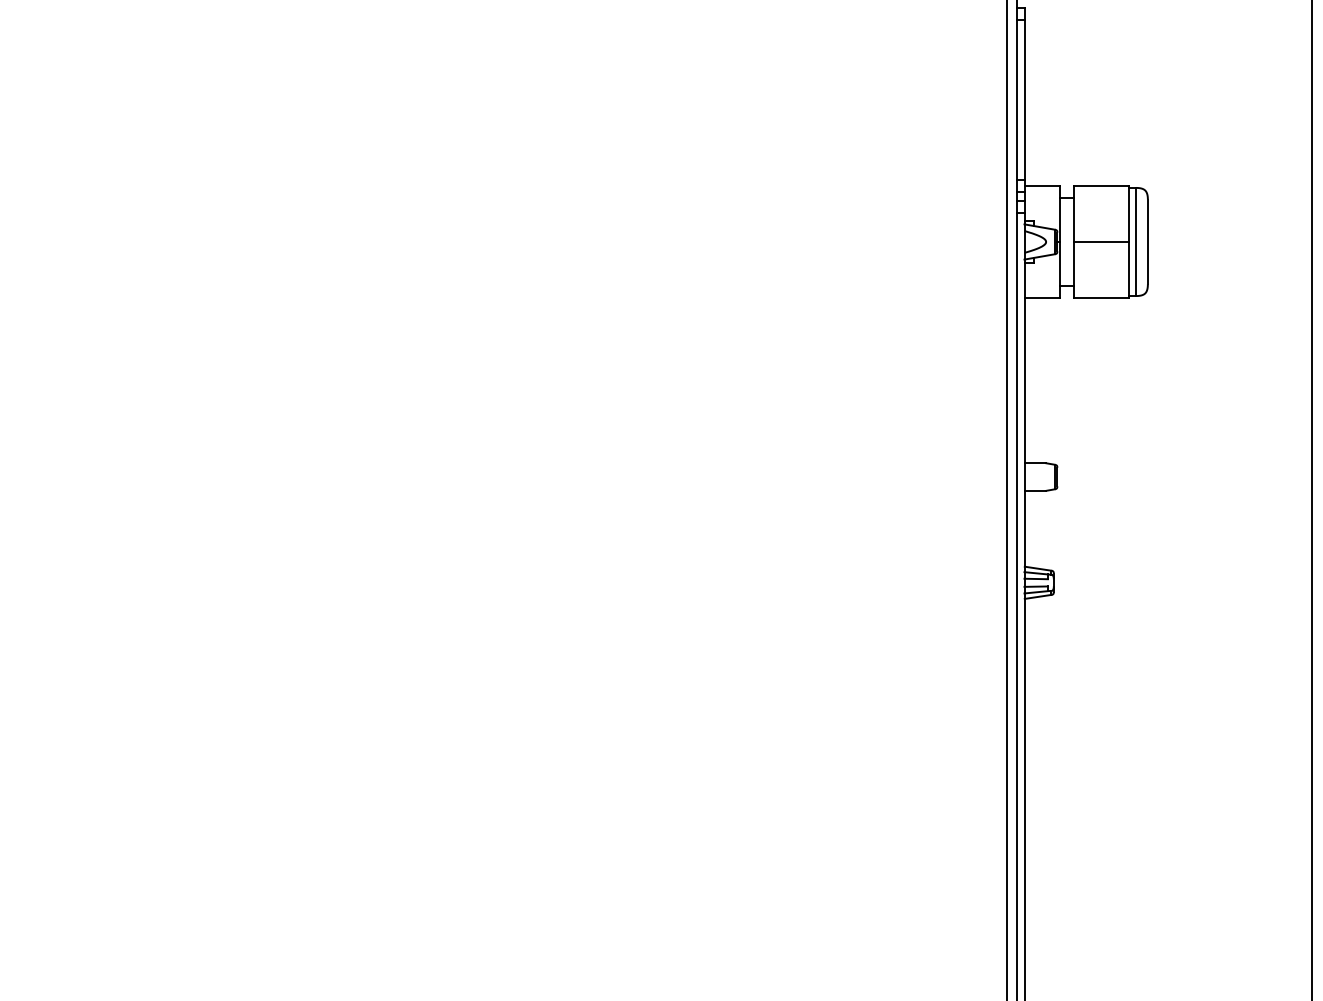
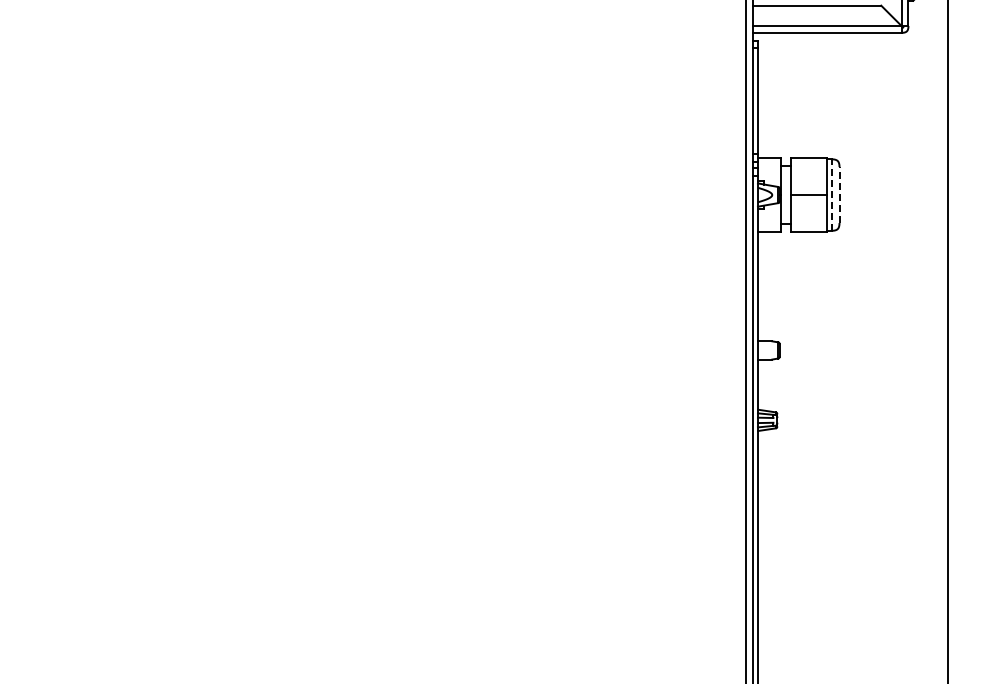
line: (1135, 242) -> (831, 195), solid -> dashed
line: (1147, 242) -> (839, 195), solid -> dashed

